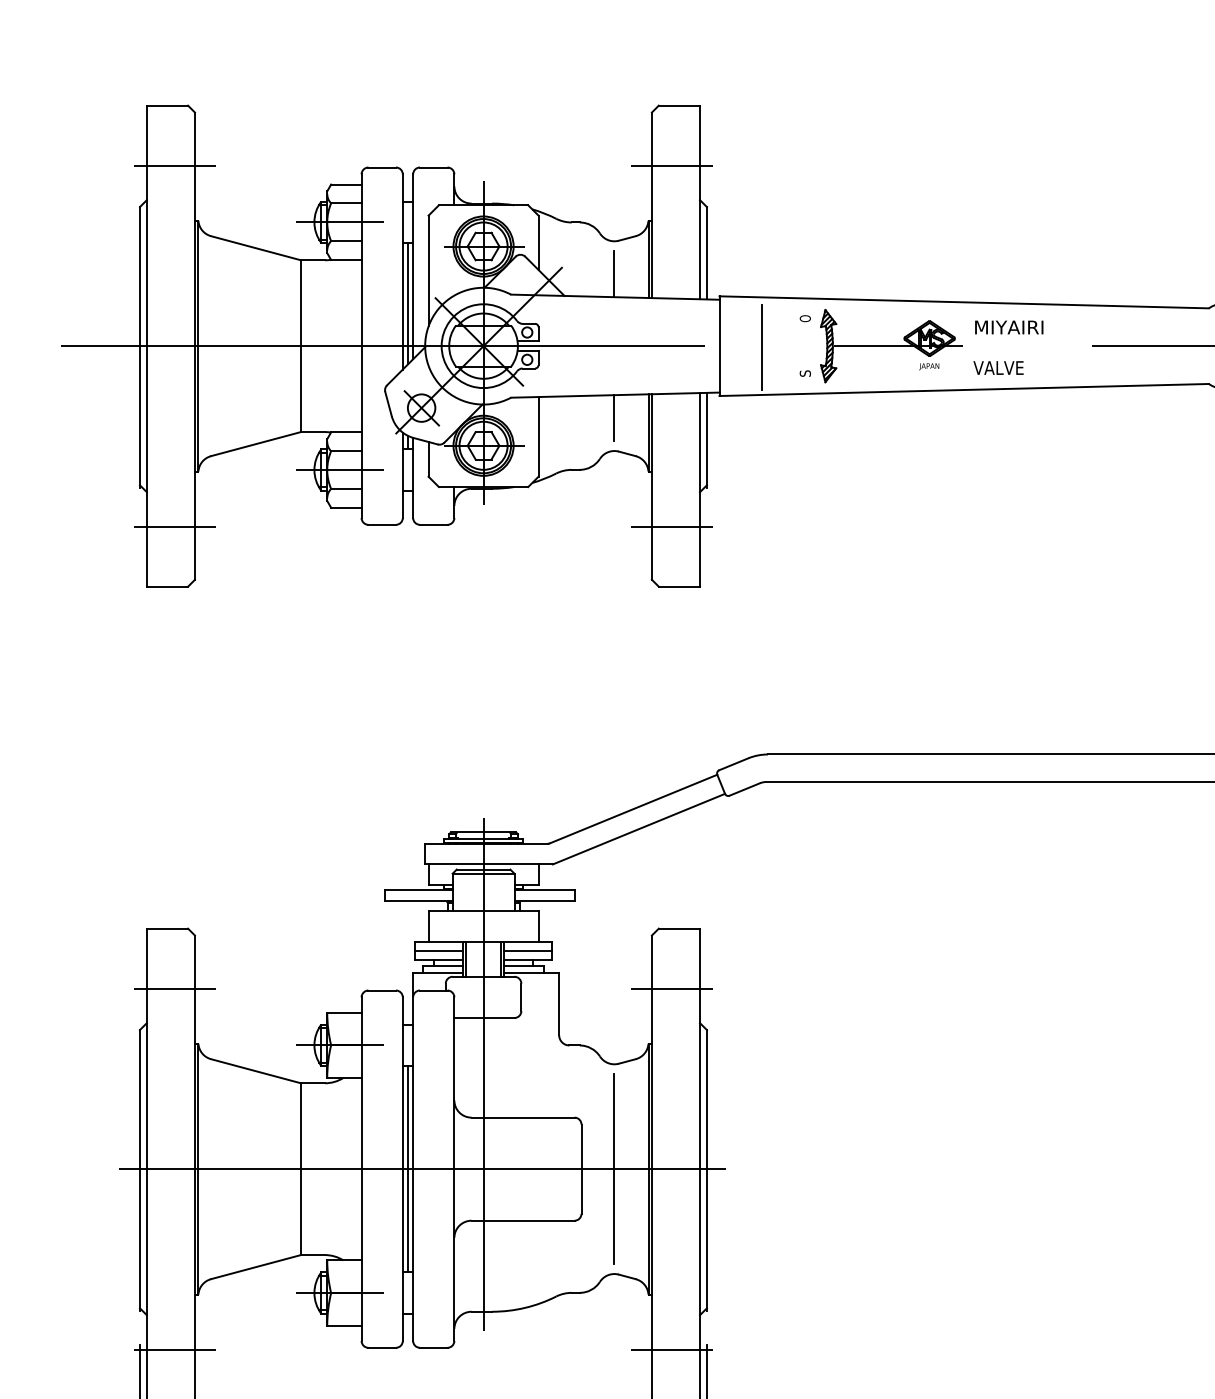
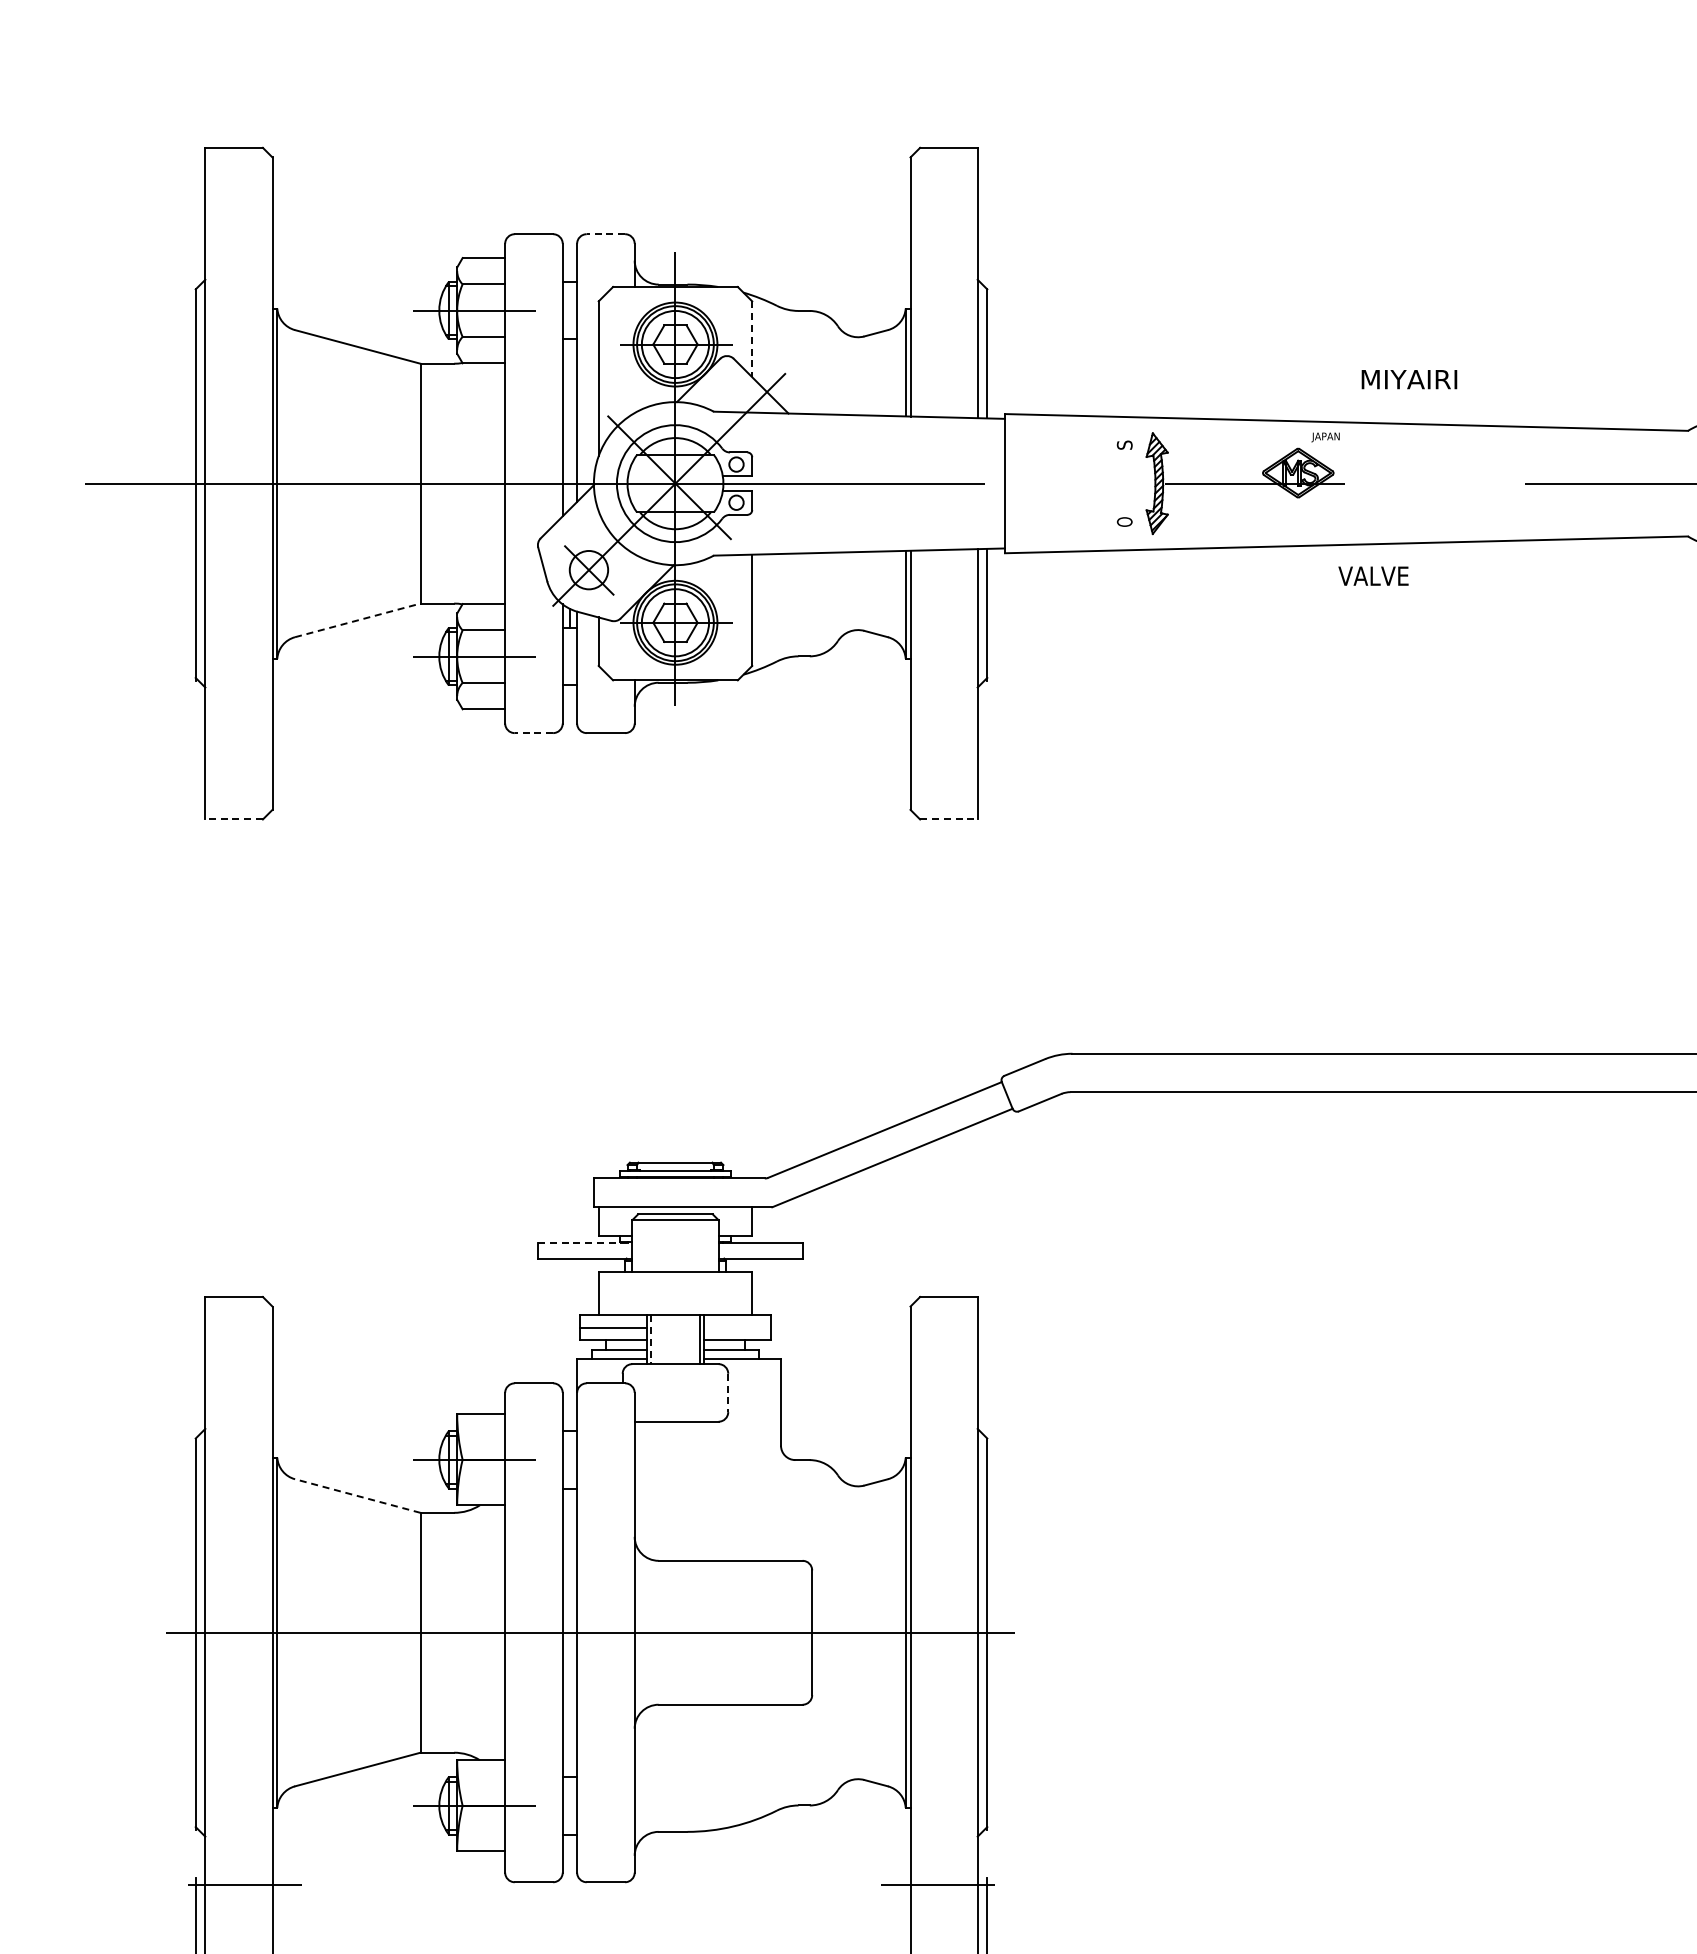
line: (174, 165) -> (244, 231), removed
line: (671, 165) -> (938, 231), removed
line: (433, 167) -> (605, 234), solid -> dashed
line: (538, 242) -> (752, 339), solid -> dashed
line: (614, 273) -> (858, 382), removed
line: (407, 303) -> (569, 424), removed
text: (805, 318) -> (1124, 445), O -> S
text: (1009, 327) -> (1409, 379), moved
line: (762, 347) -> (1064, 485), removed
text: (929, 366) -> (1325, 437), moved
text: (998, 367) -> (1373, 575), moved
text: (805, 373) -> (1124, 521), S -> O
line: (614, 417) -> (858, 583), removed
line: (255, 444) -> (357, 620), solid -> dashed
line: (381, 525) -> (533, 733), solid -> dashed
line: (174, 526) -> (244, 735), removed
line: (671, 526) -> (938, 735), removed
line: (167, 586) -> (234, 819), solid -> dashed
line: (679, 586) -> (948, 819), solid -> dashed
line: (419, 890) -> (585, 1243), solid -> dashed
line: (528, 950) -> (737, 1327), removed
line: (466, 959) -> (651, 1340), solid -> dashed
line: (174, 988) -> (244, 1380), removed
line: (671, 988) -> (938, 1380), removed
line: (521, 997) -> (728, 1393), solid -> dashed
line: (255, 1071) -> (357, 1496), solid -> dashed
line: (483, 1074) -> (675, 1500), removed
line: (407, 1168) -> (569, 1632), removed
line: (614, 1168) -> (858, 1632), removed

